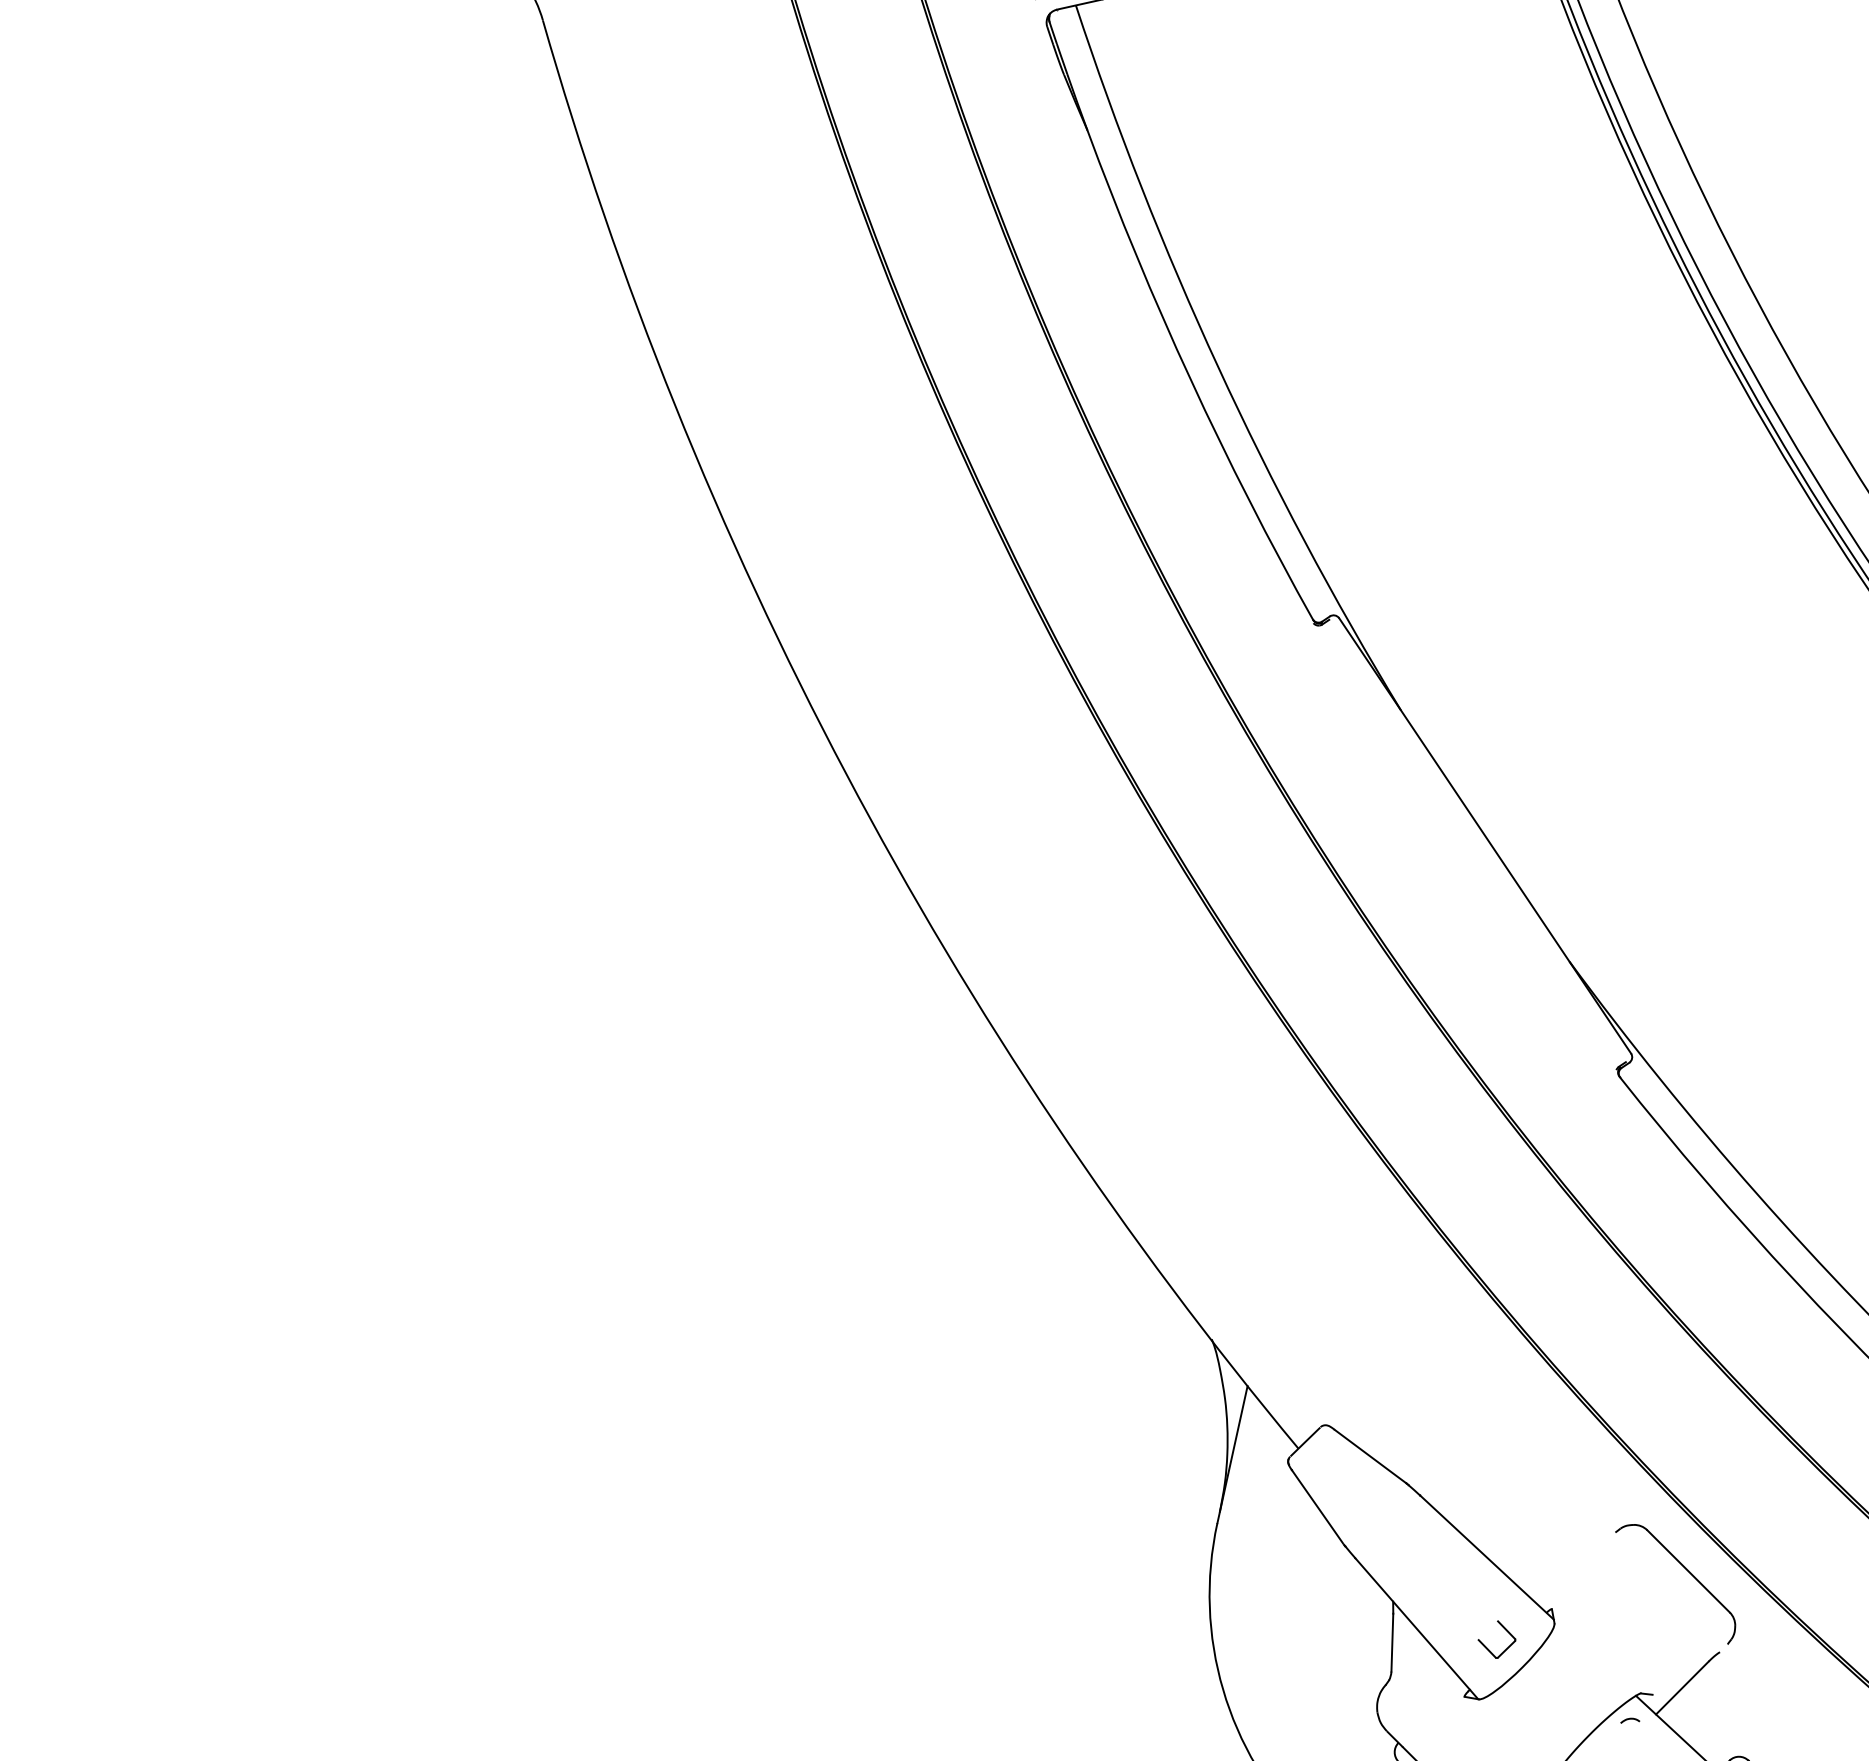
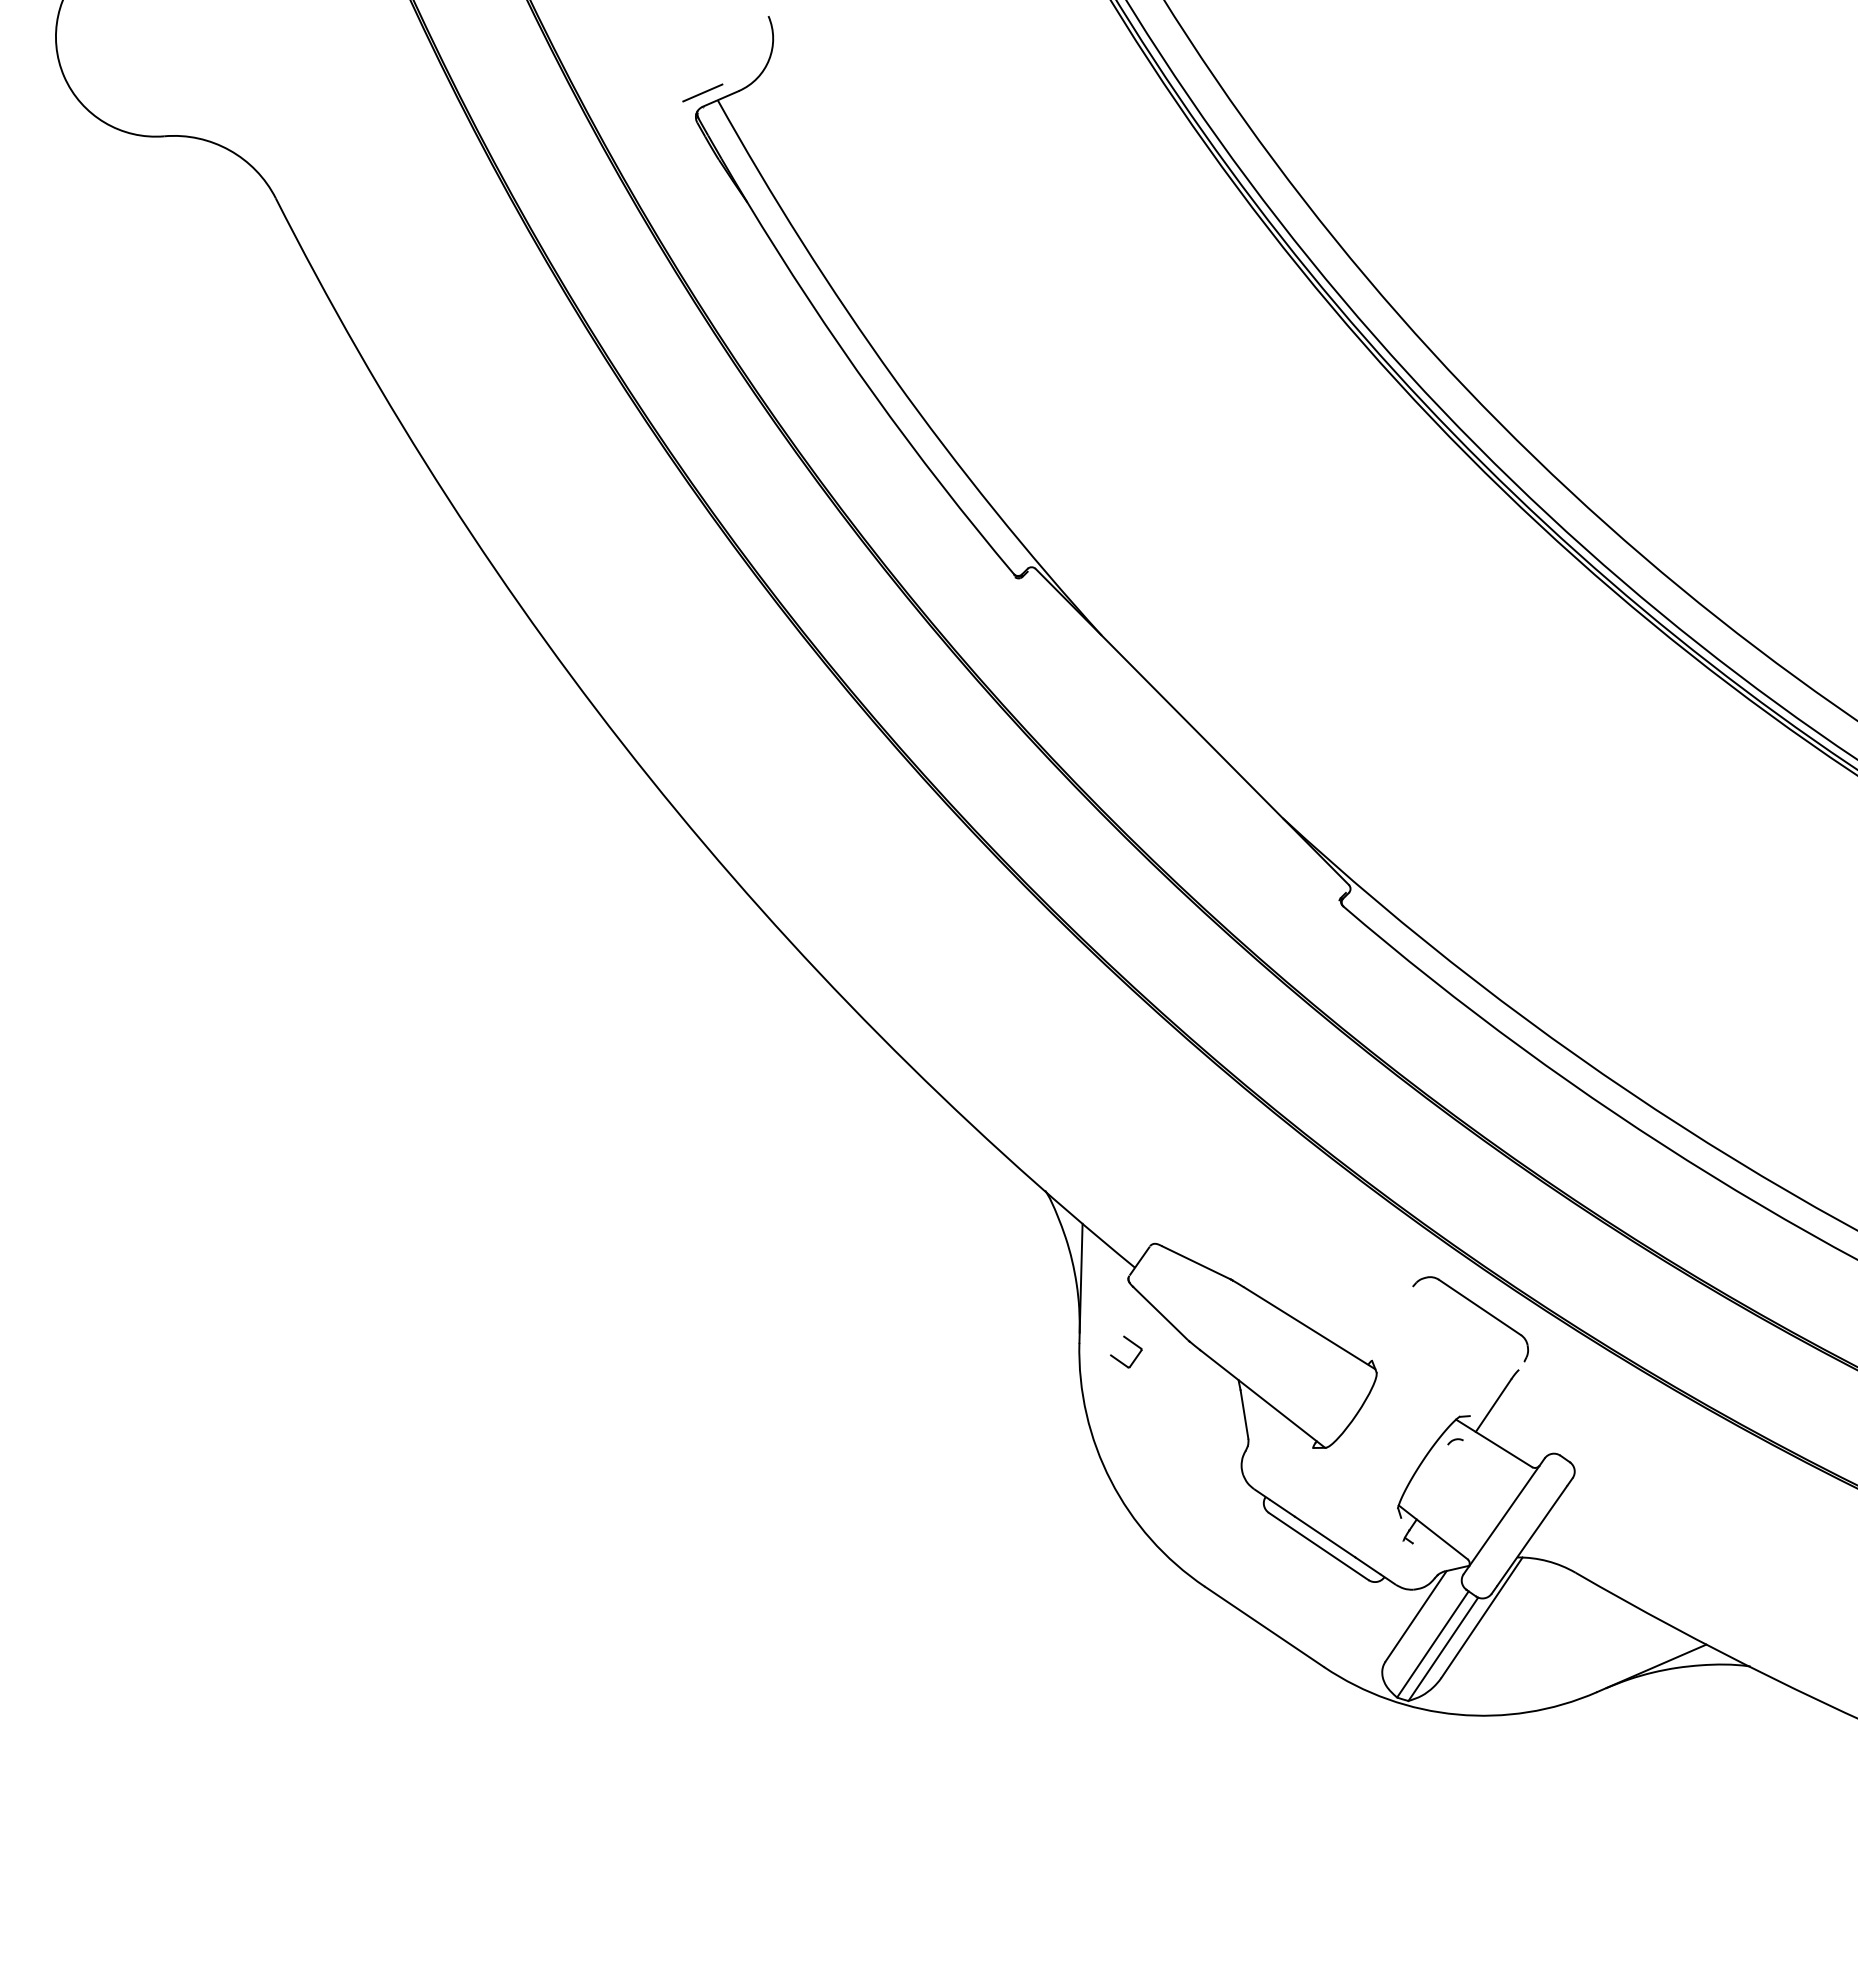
part: (1504, 1629) -> (1130, 1342), moved

